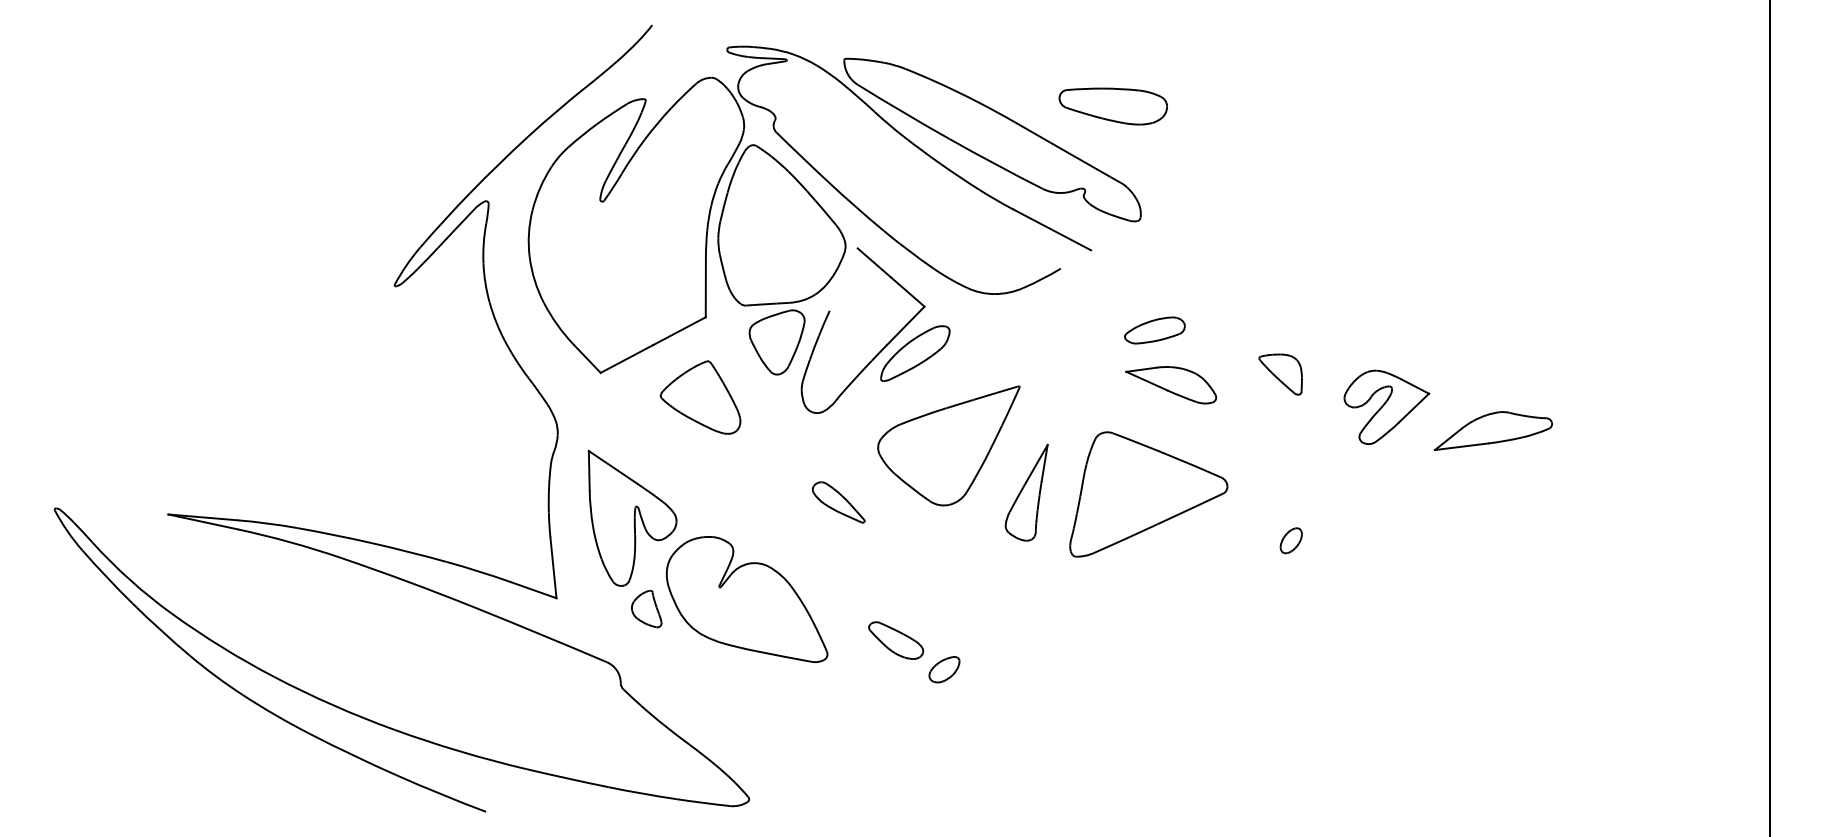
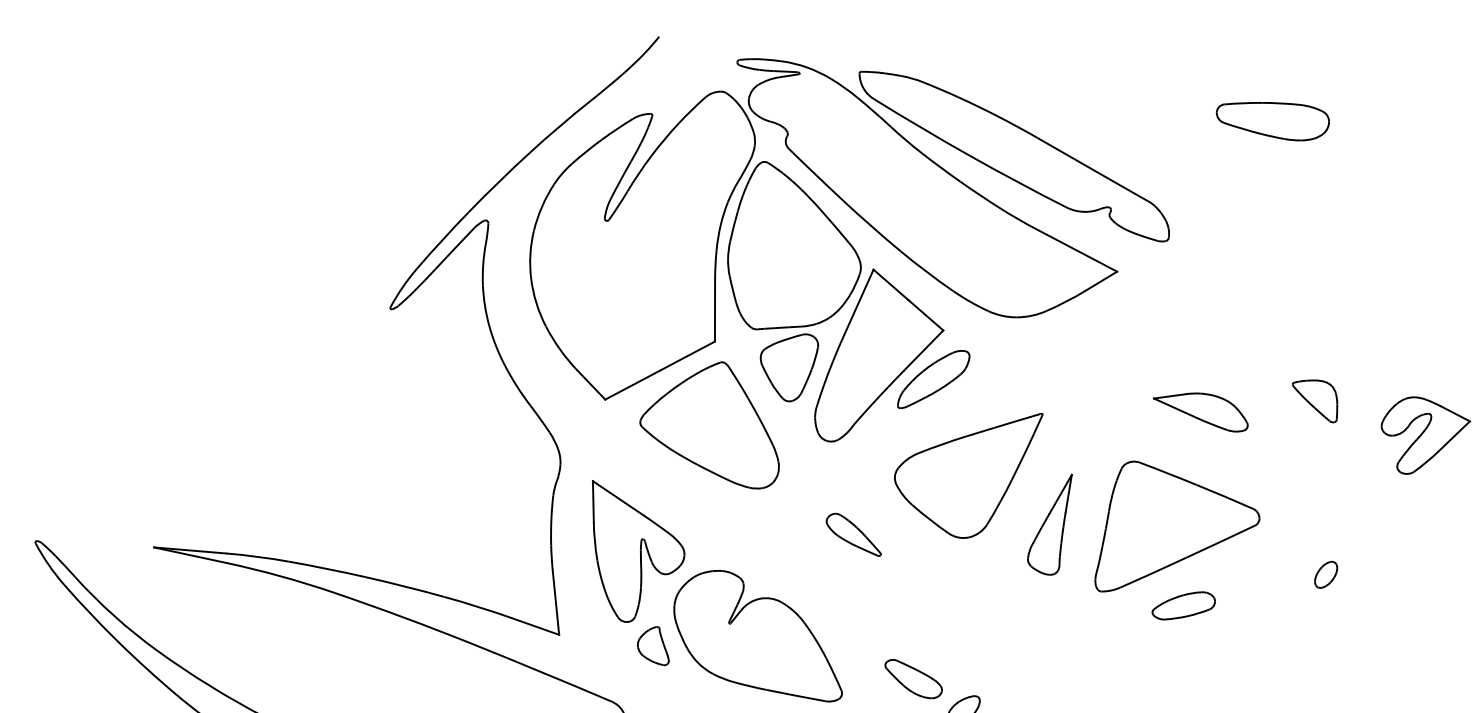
part: (1112, 106) -> (1272, 121), moved
line: (1075, 259) -> (1100, 281), added
line: (843, 279) -> (858, 302), added
part: (1154, 330) -> (1183, 605), moved
part: (700, 397) -> (709, 425), size x1.67

